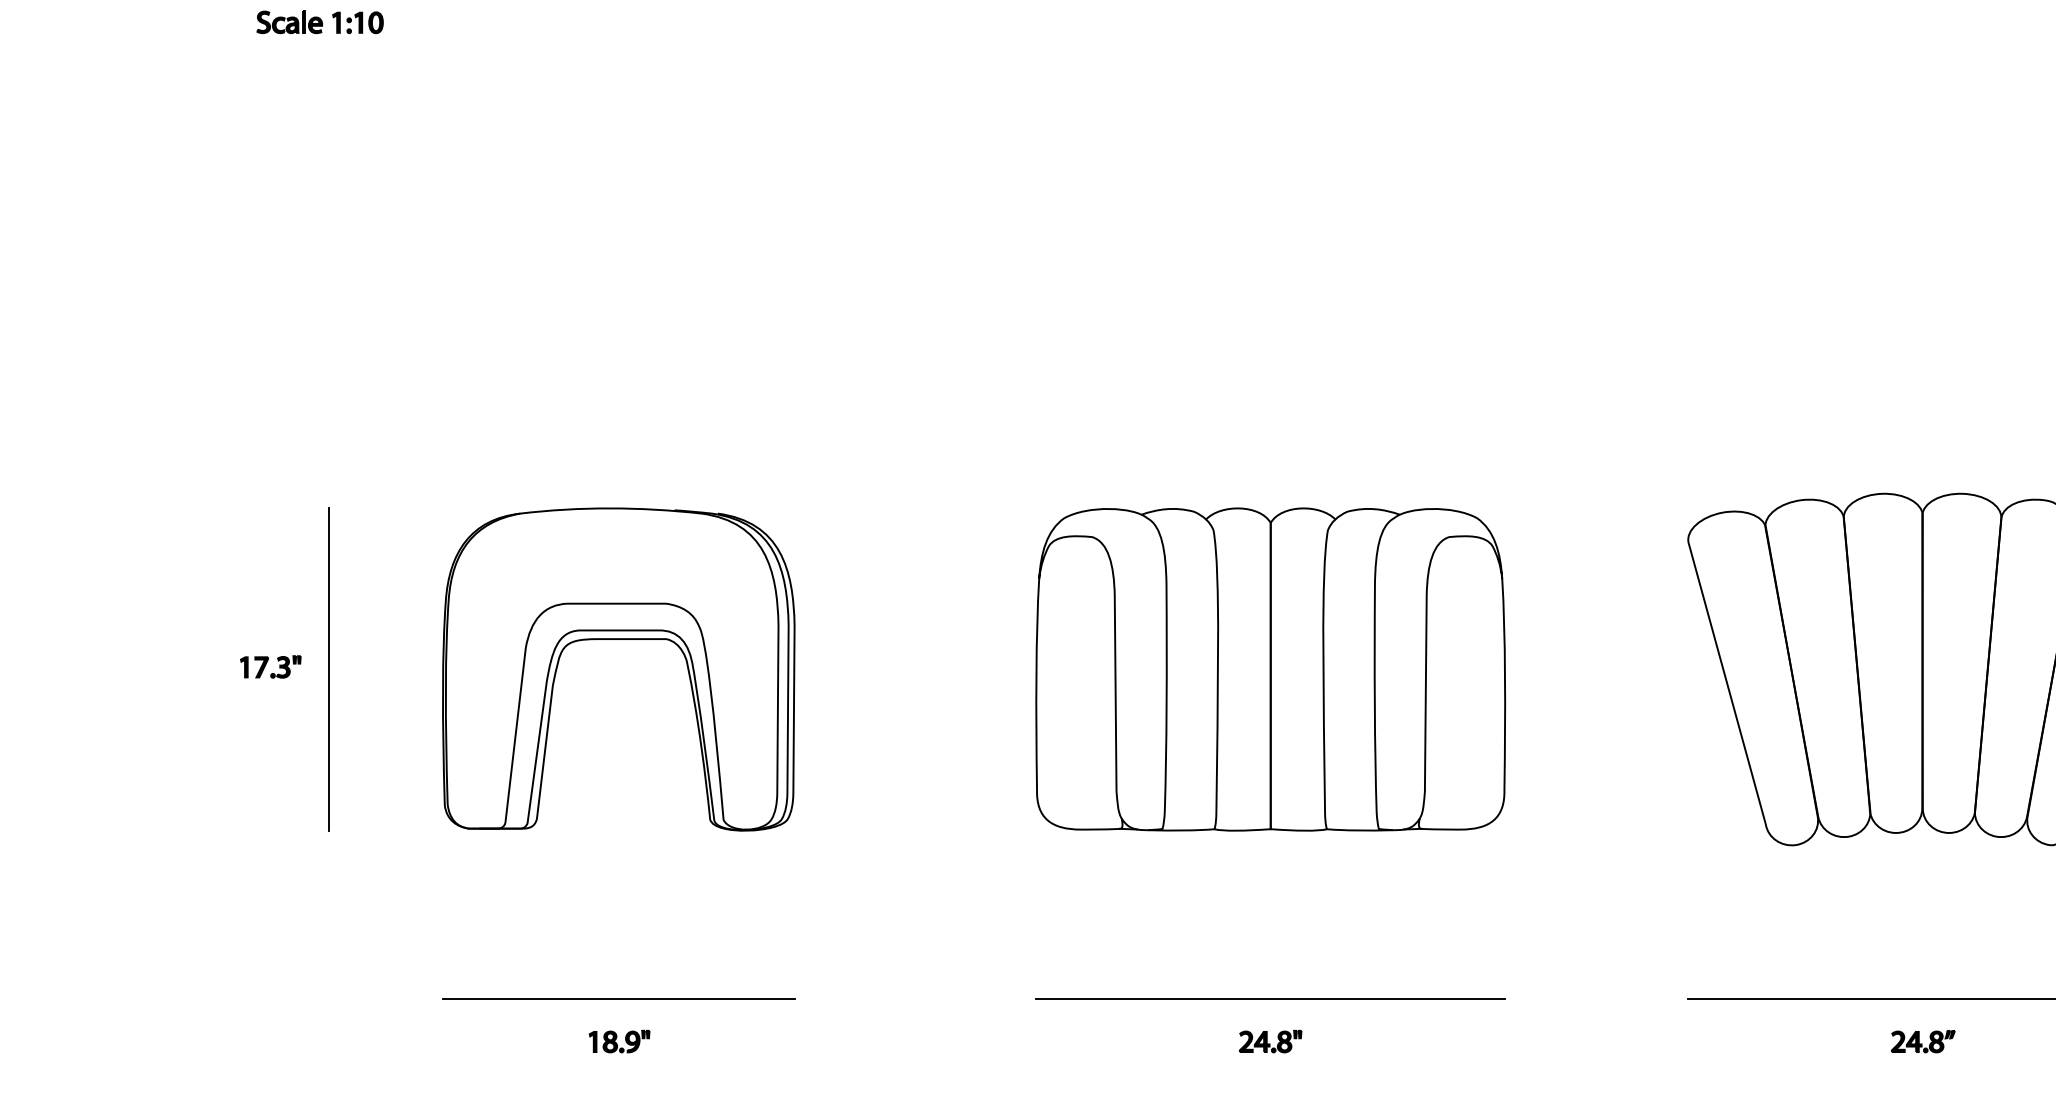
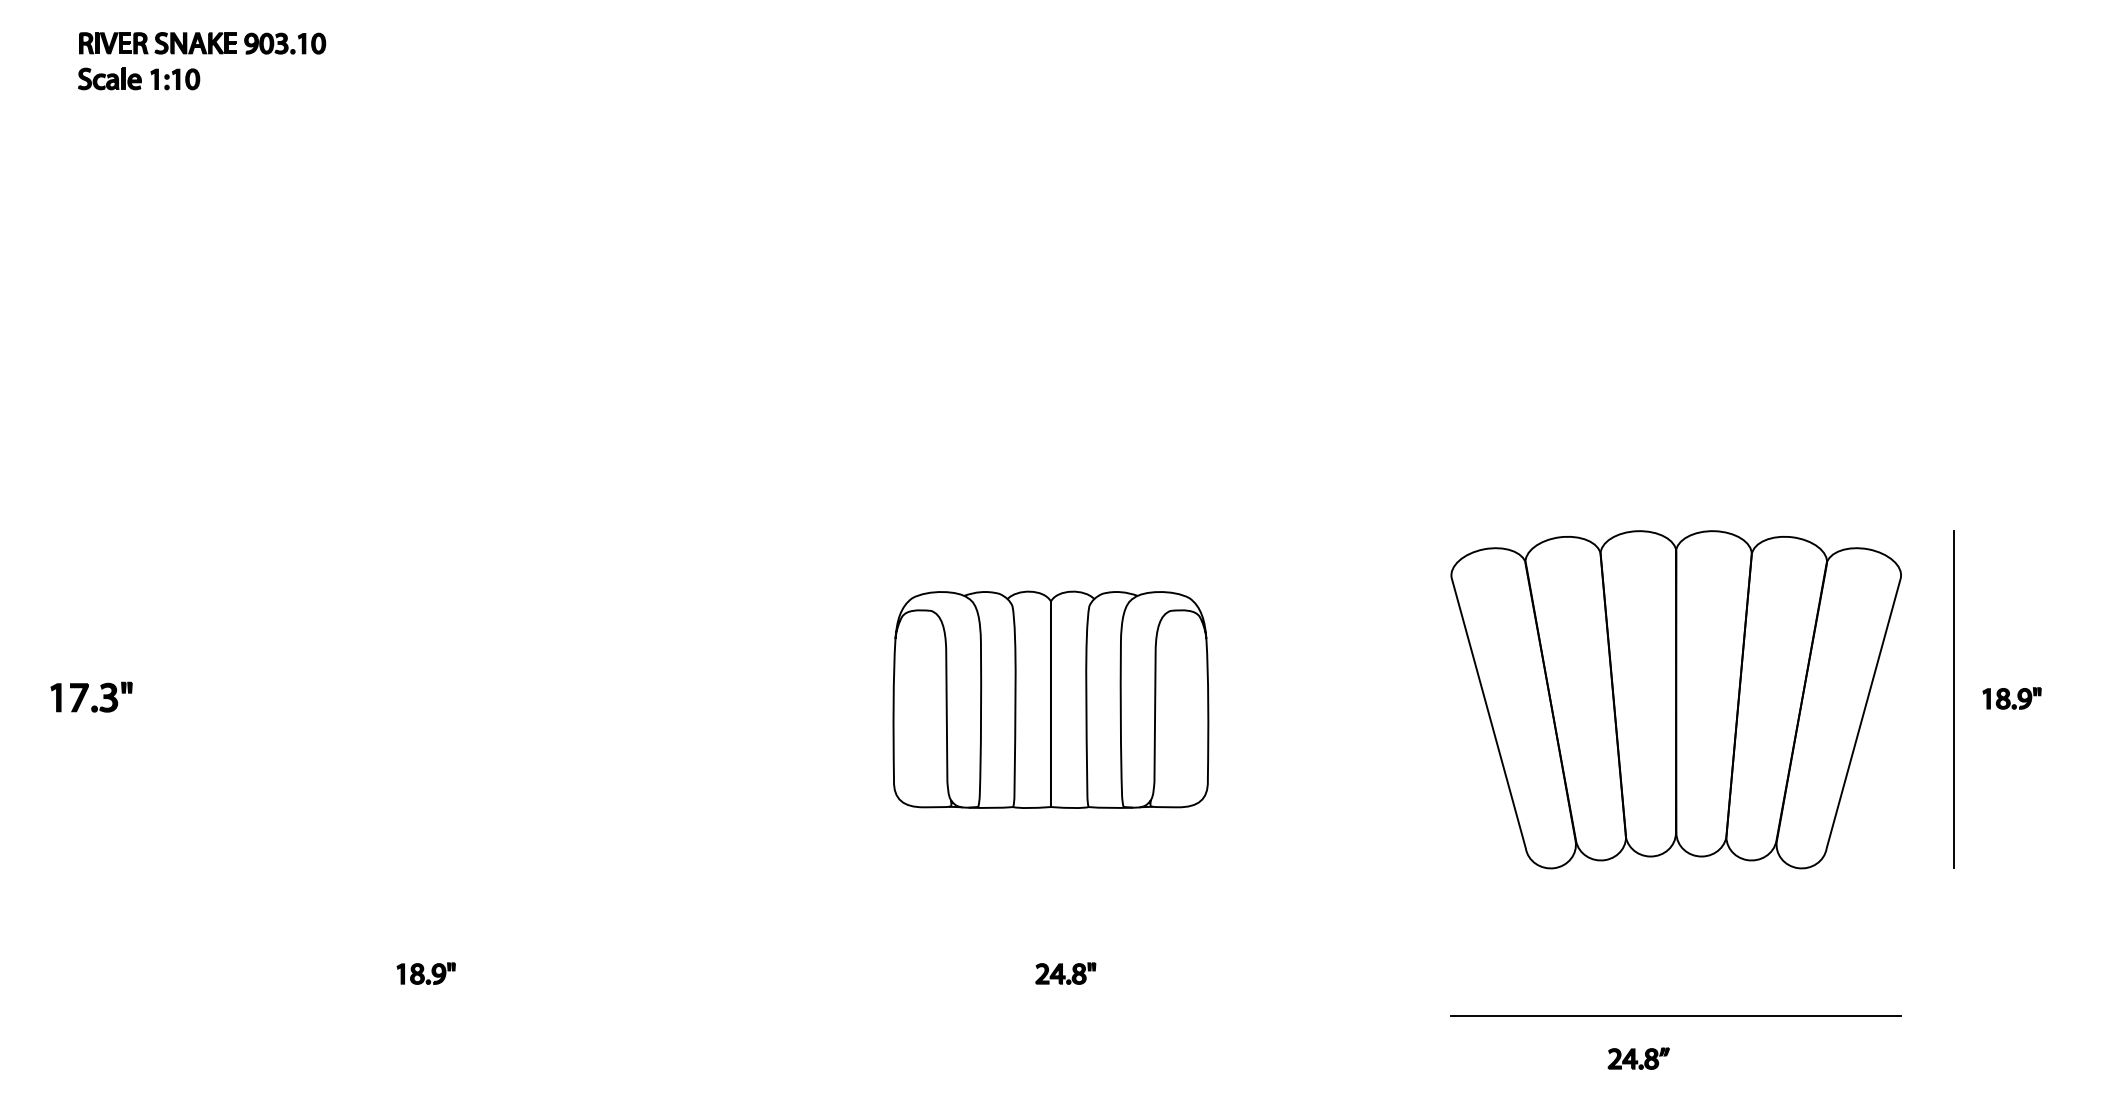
part: (618, 640) -> (425, 671), removed
part: (270, 667) -> (91, 697), size x1.4
line: (329, 669) -> (148, 699), removed
part: (1270, 669) -> (1050, 699), size x0.7
line: (618, 998) -> (425, 1015), removed
line: (1270, 998) -> (1050, 1015), removed
part: (618, 1041) -> (425, 973), moved
part: (1270, 1041) -> (1065, 973), moved
part: (1922, 1041) -> (1638, 1058), moved

